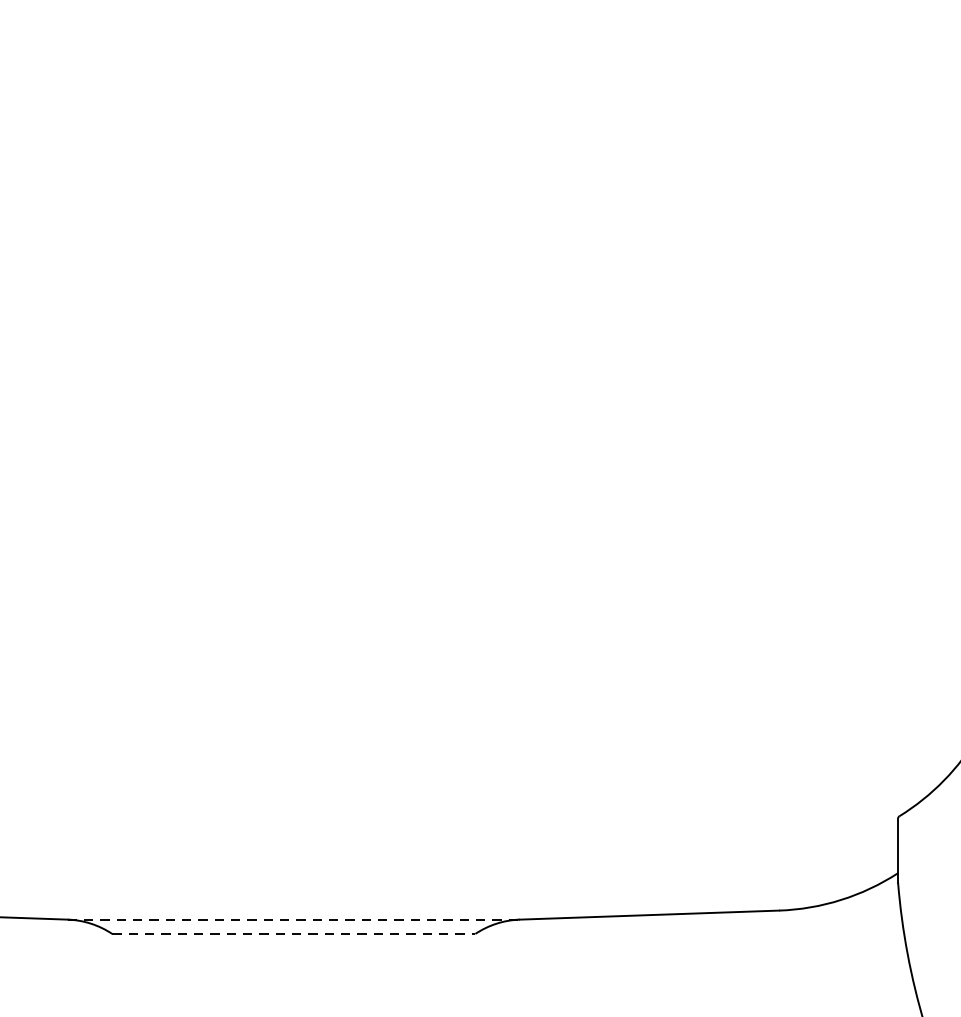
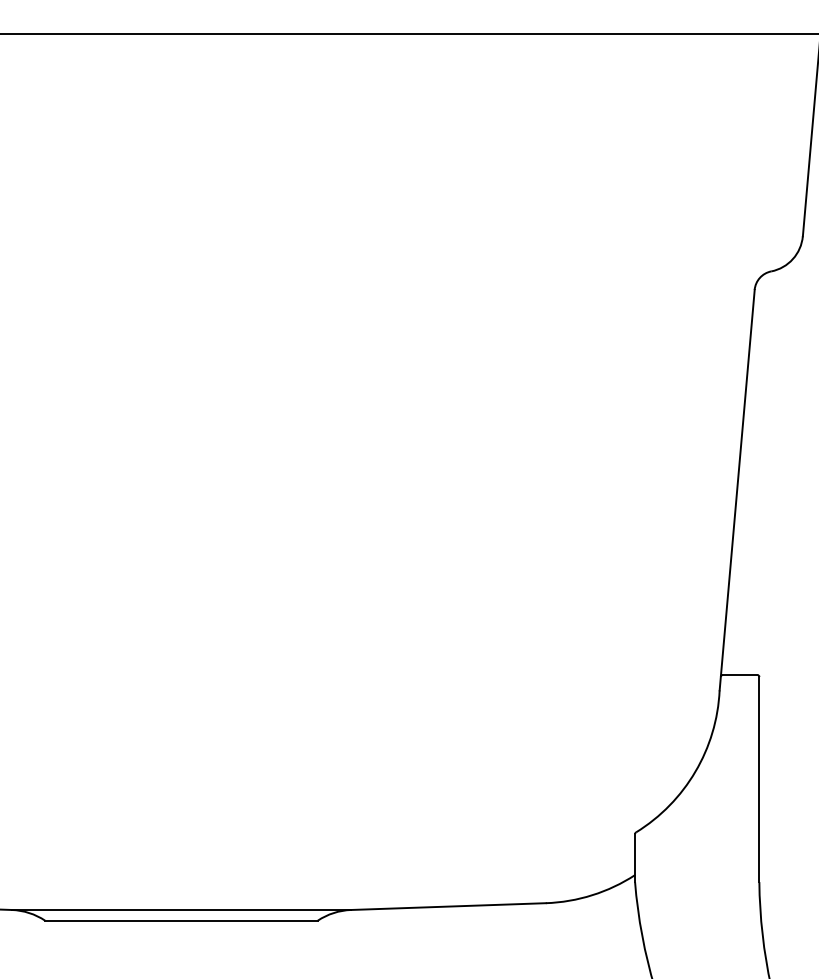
line: (293, 918) -> (181, 909), dashed -> solid
line: (295, 933) -> (182, 920), dashed -> solid

